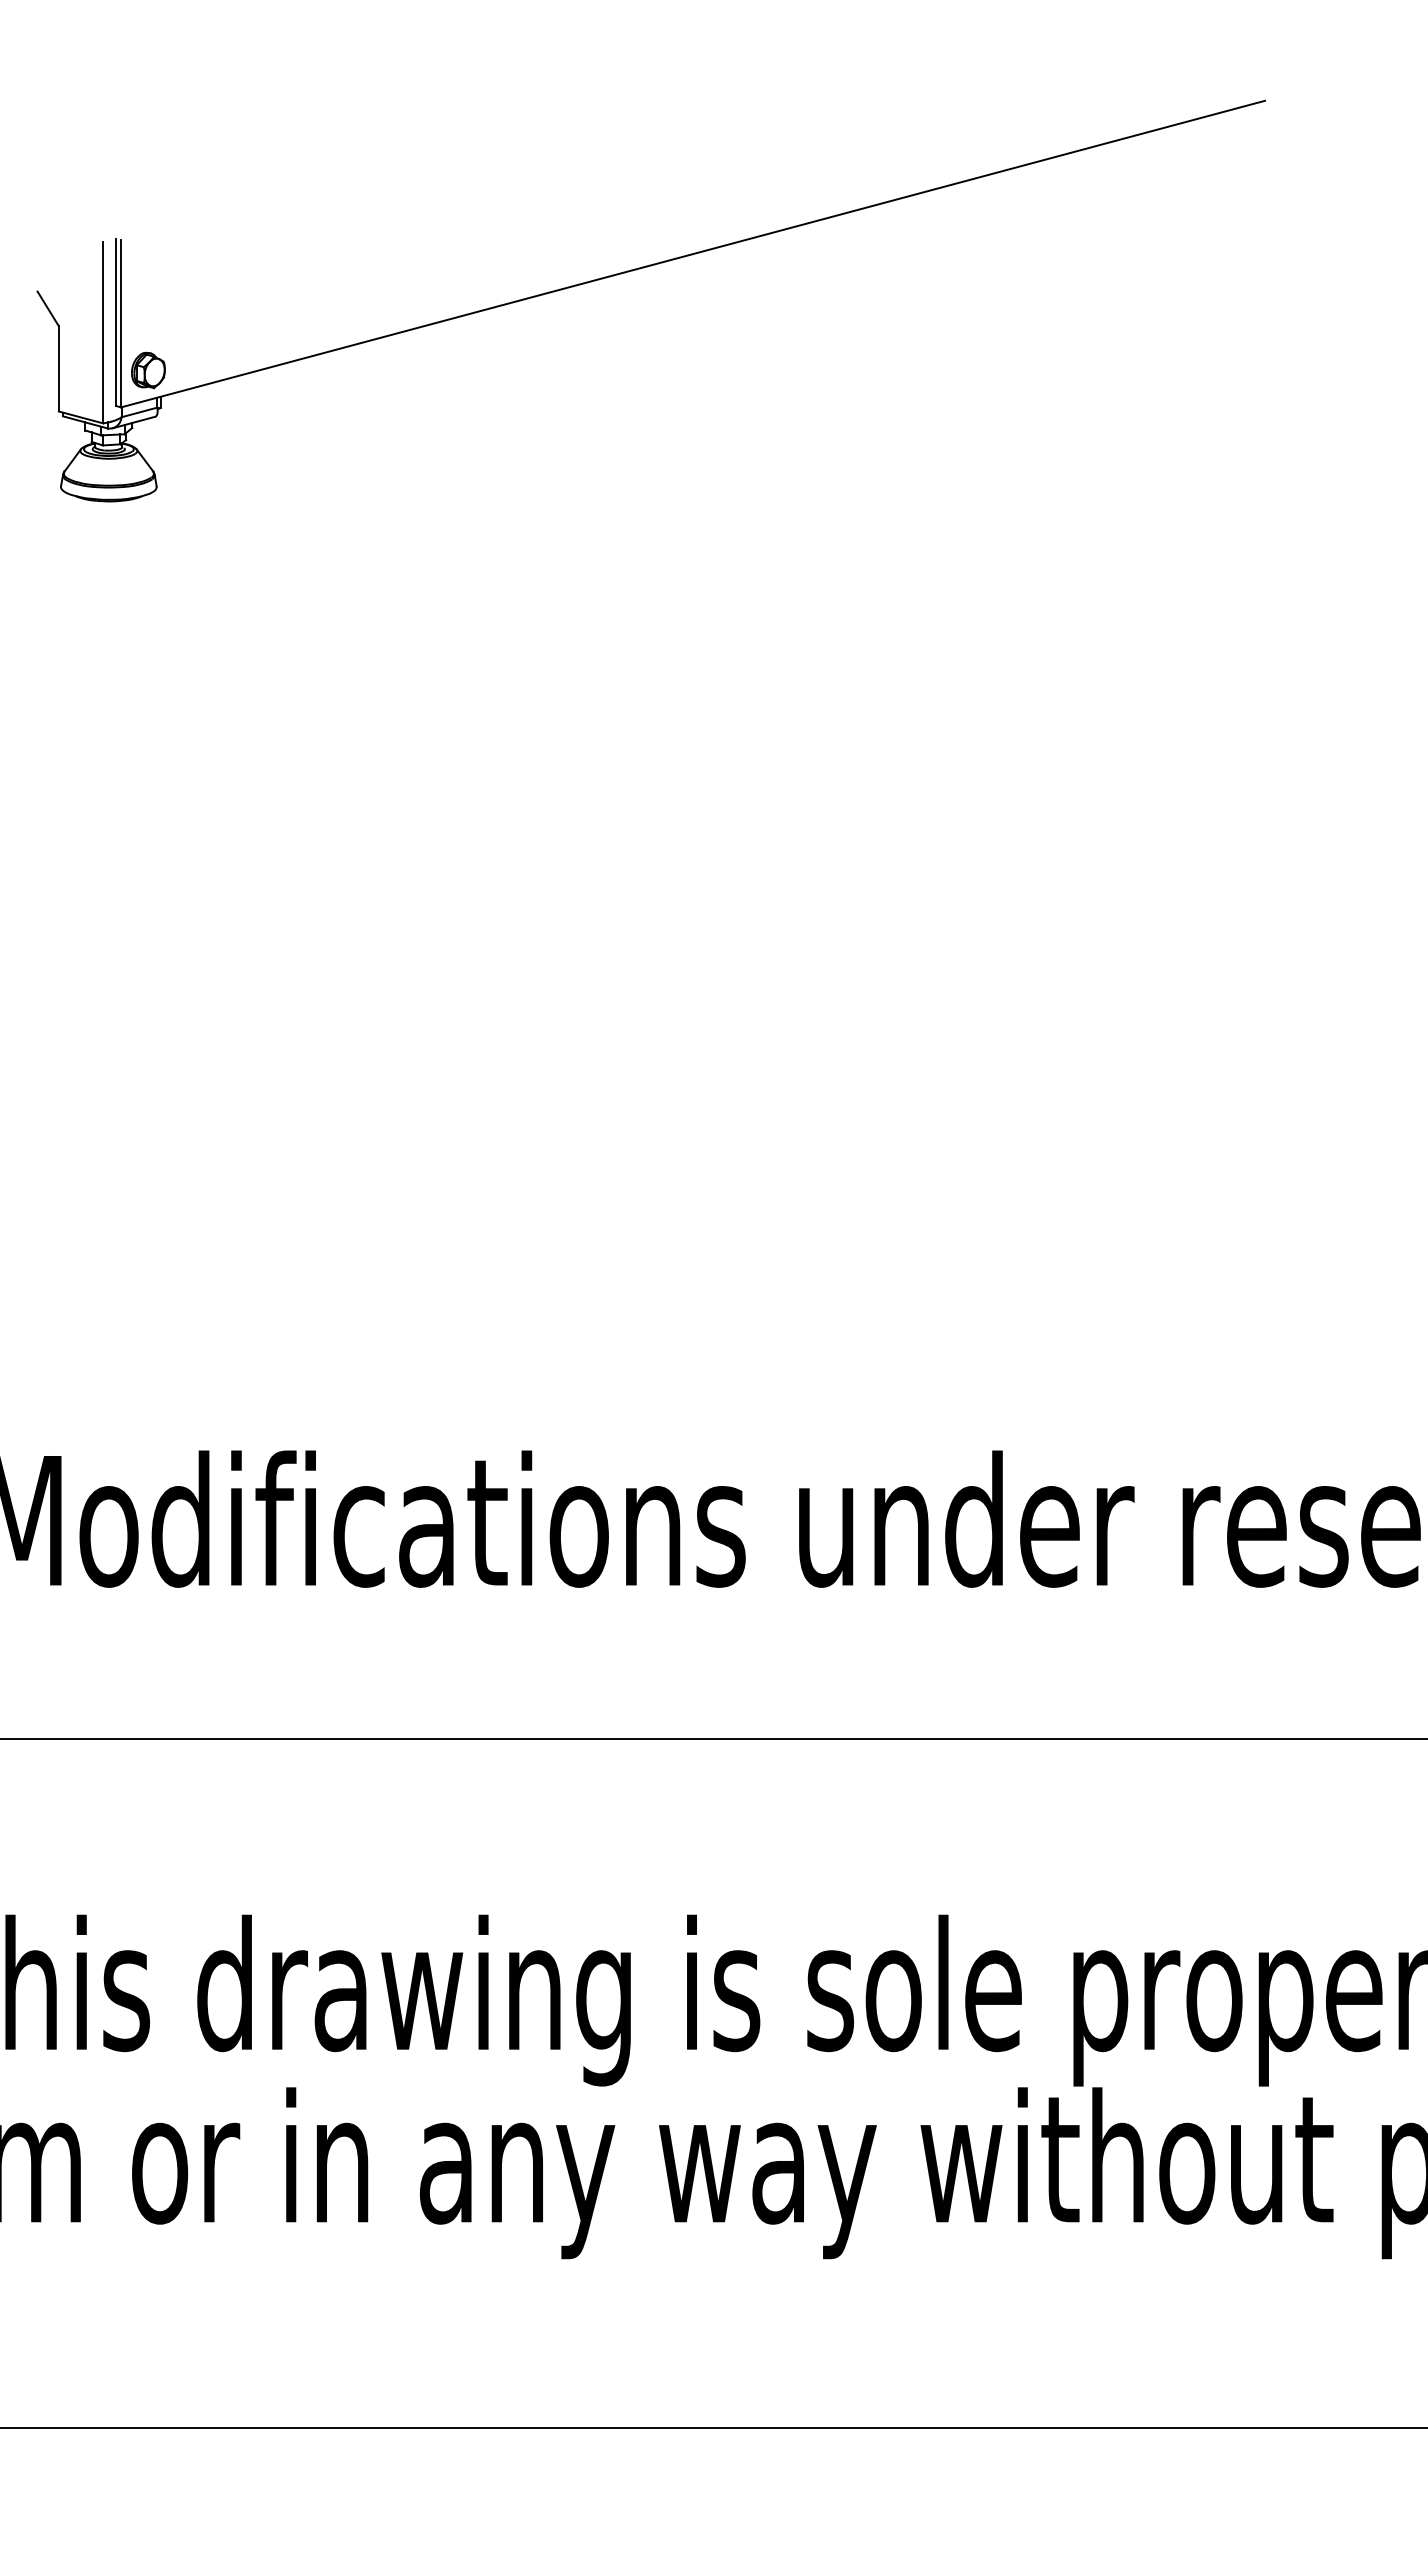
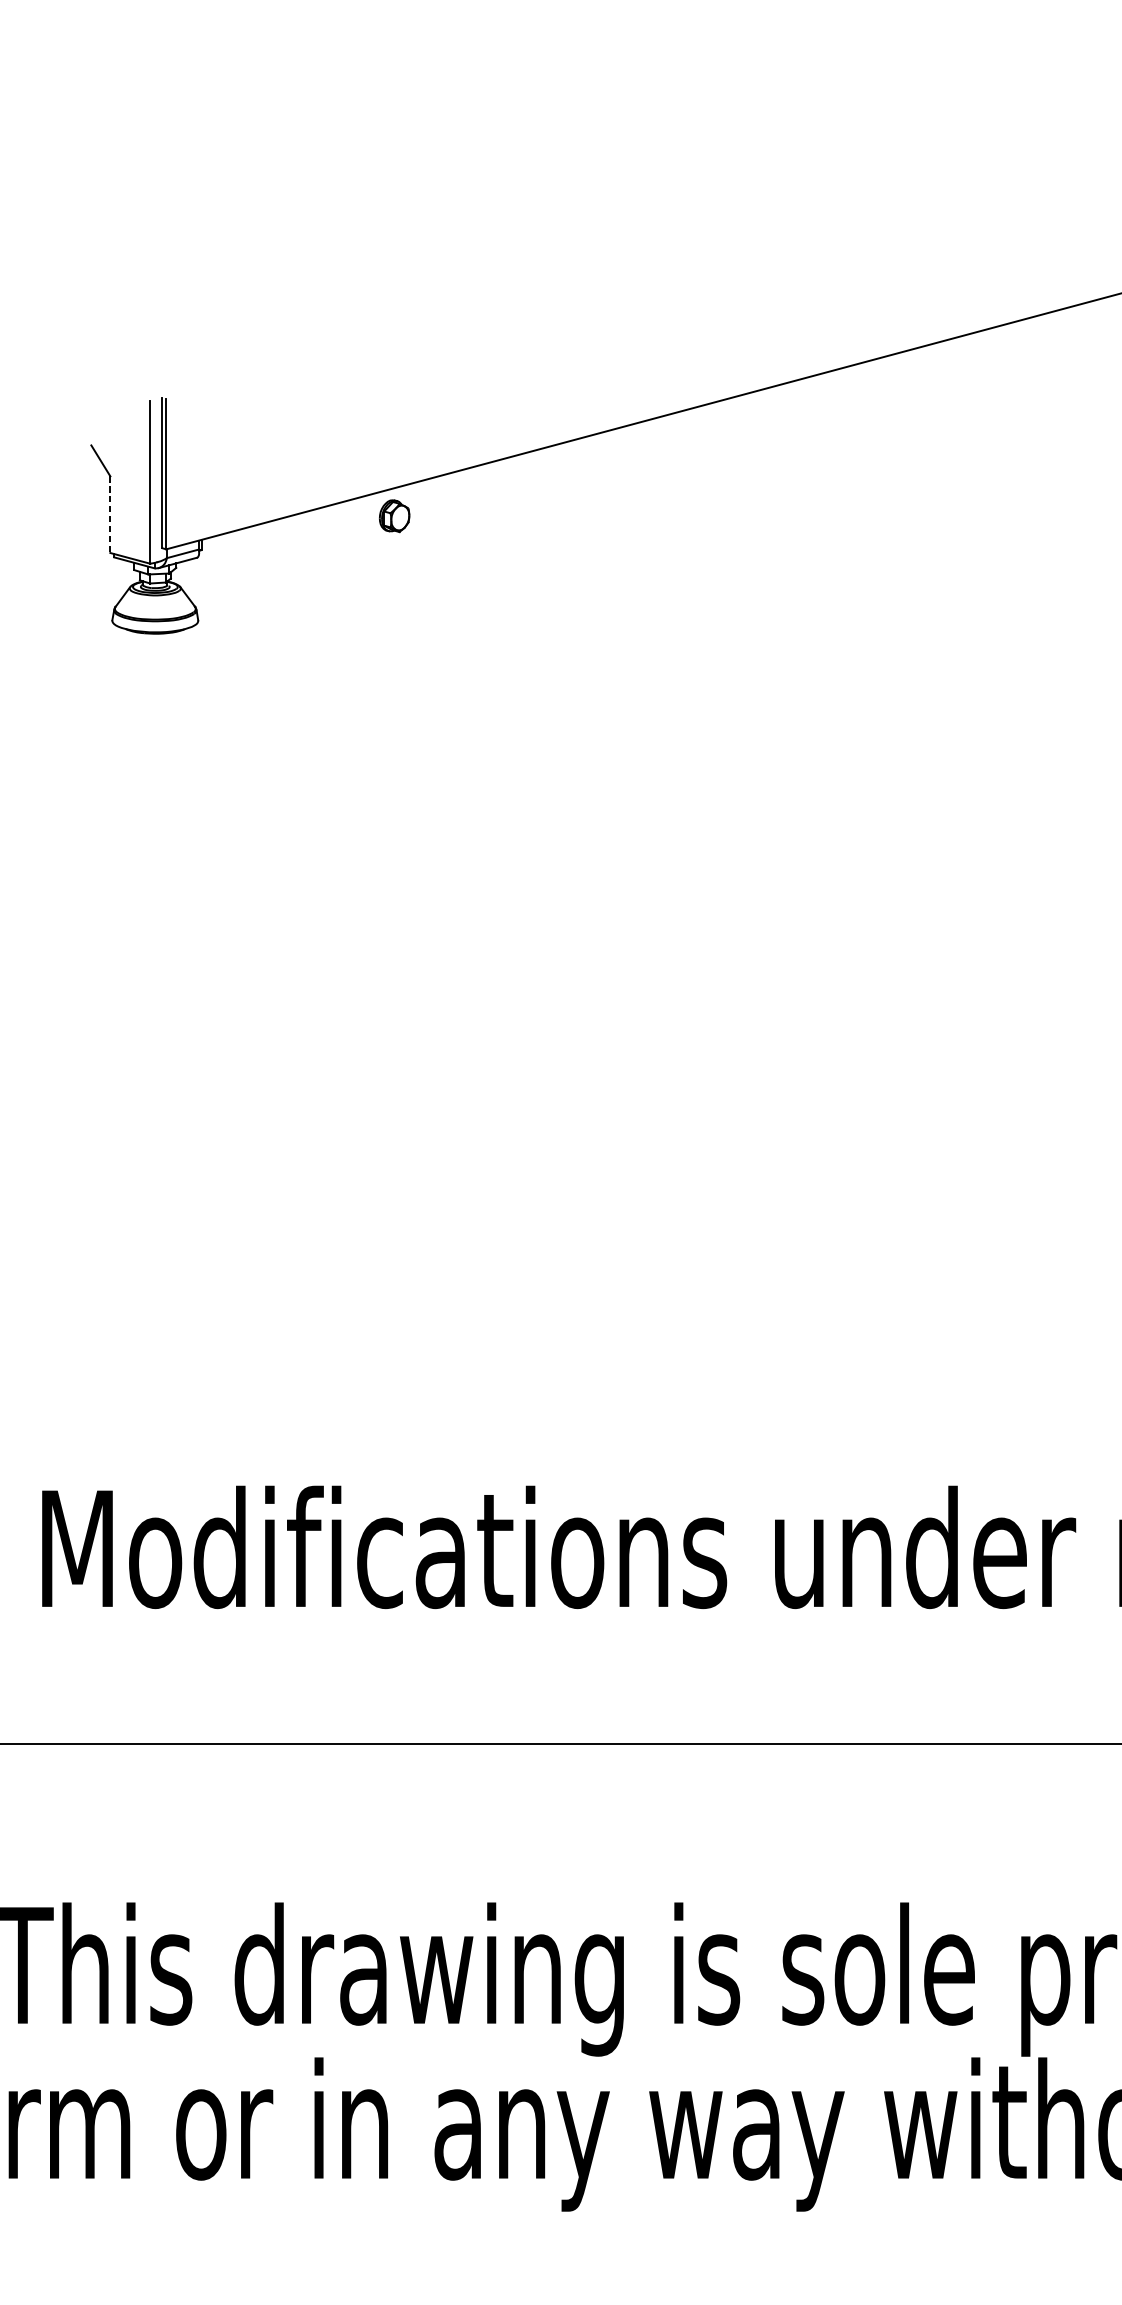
line: (58, 368) -> (110, 514), solid -> dashed
part: (148, 370) -> (394, 516), moved

